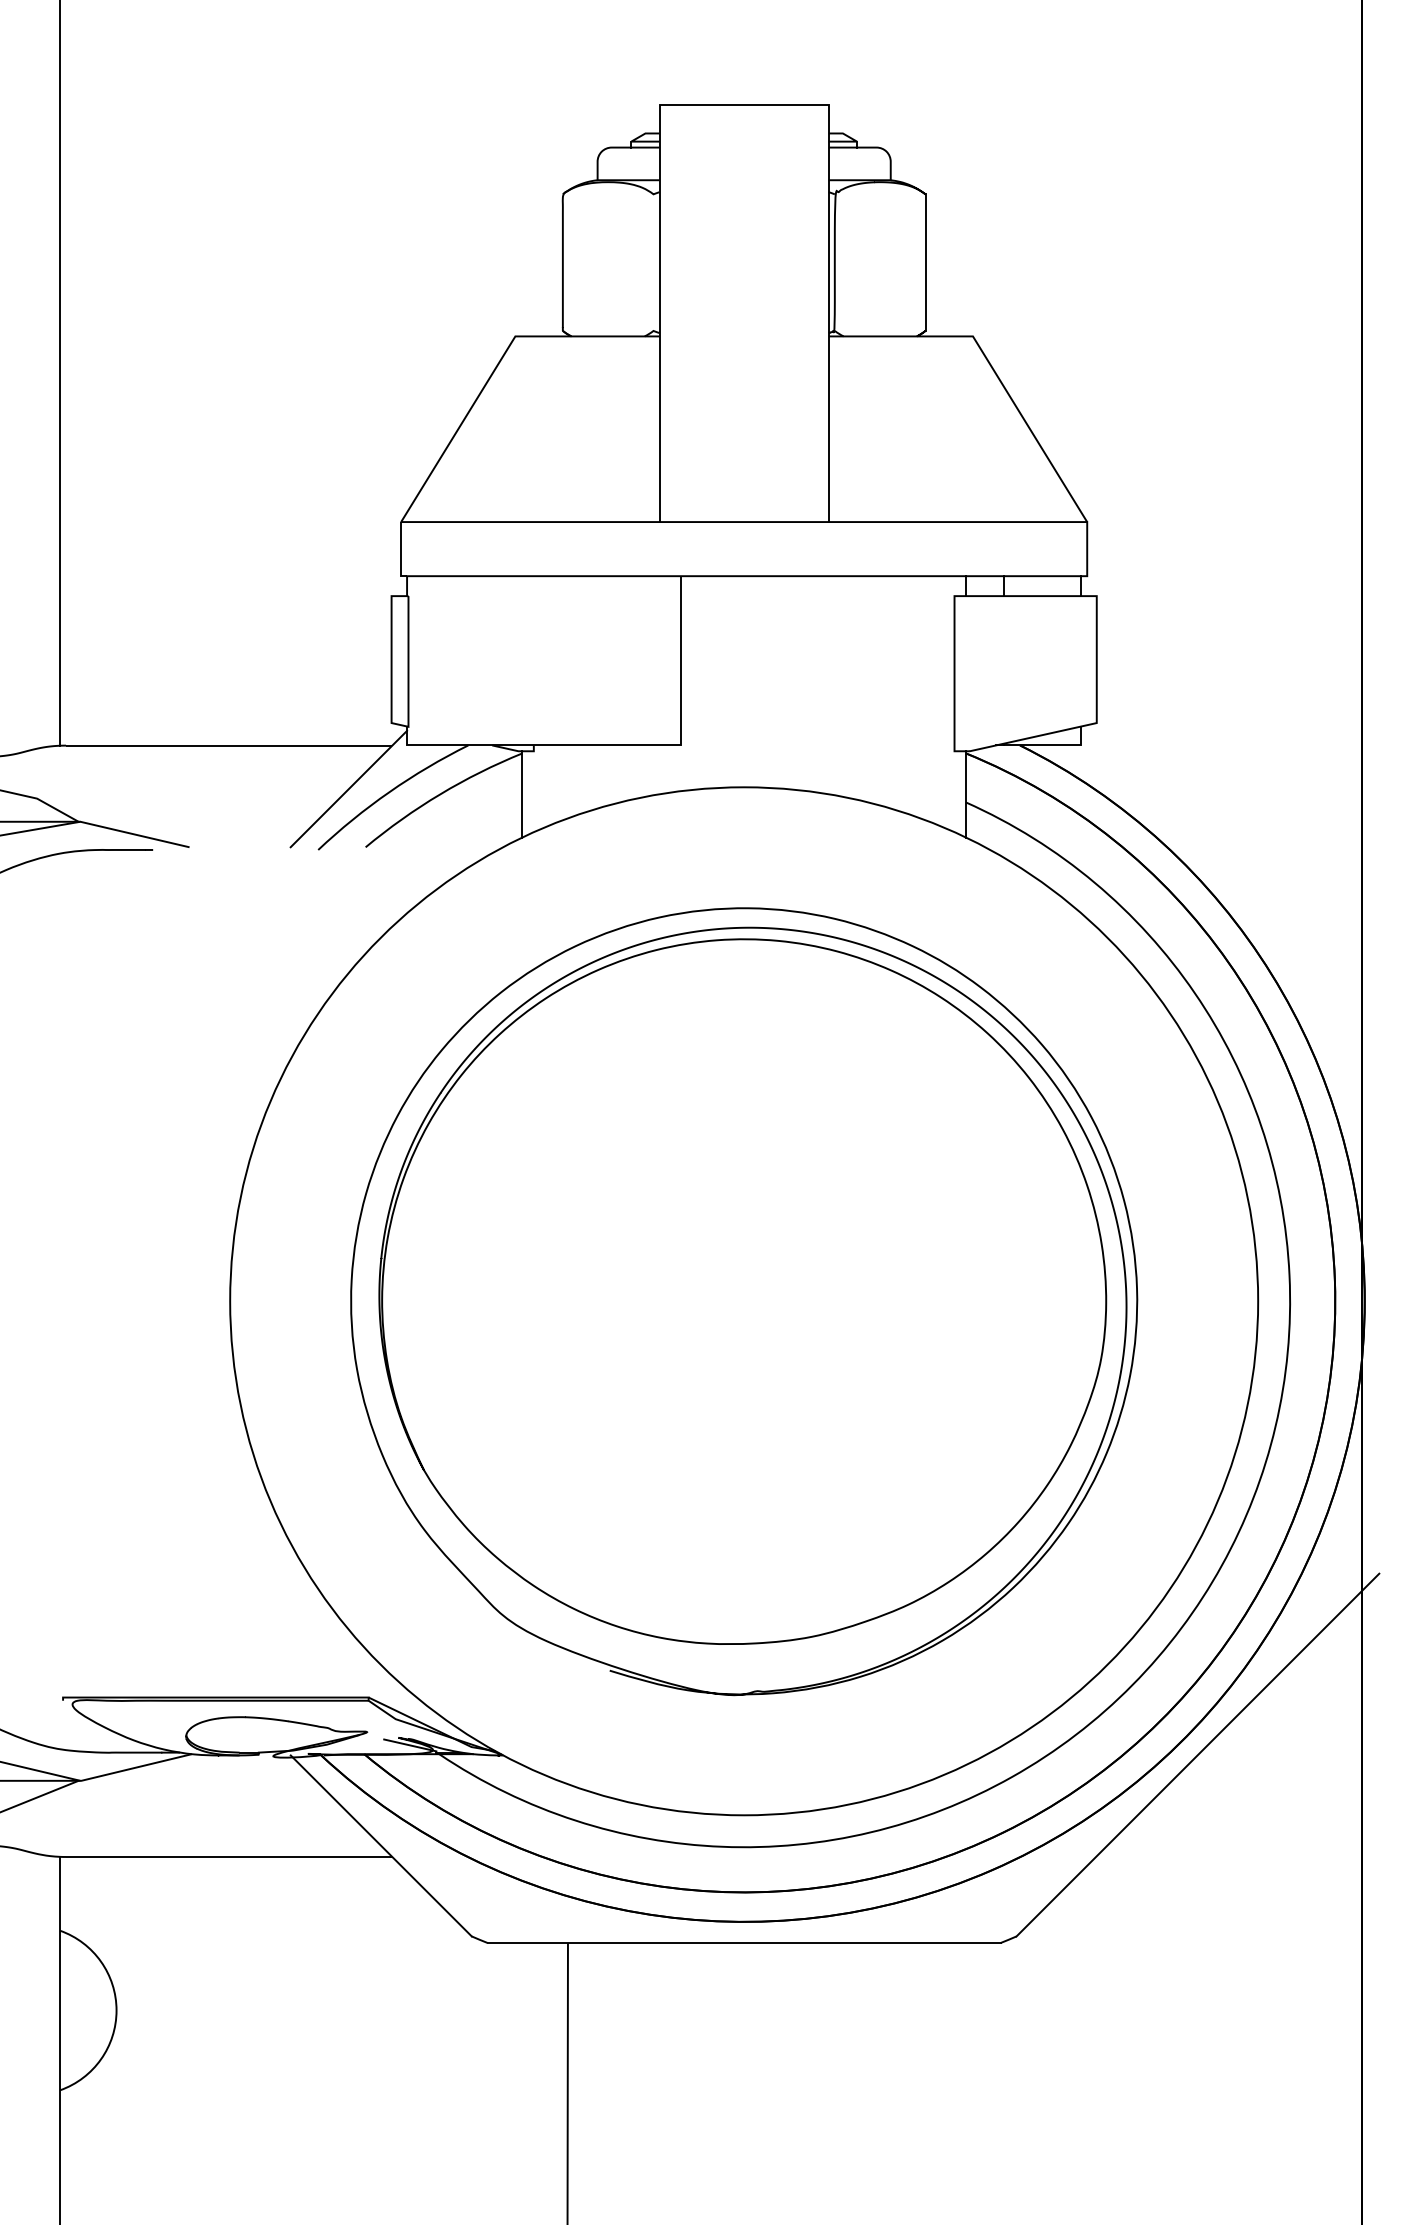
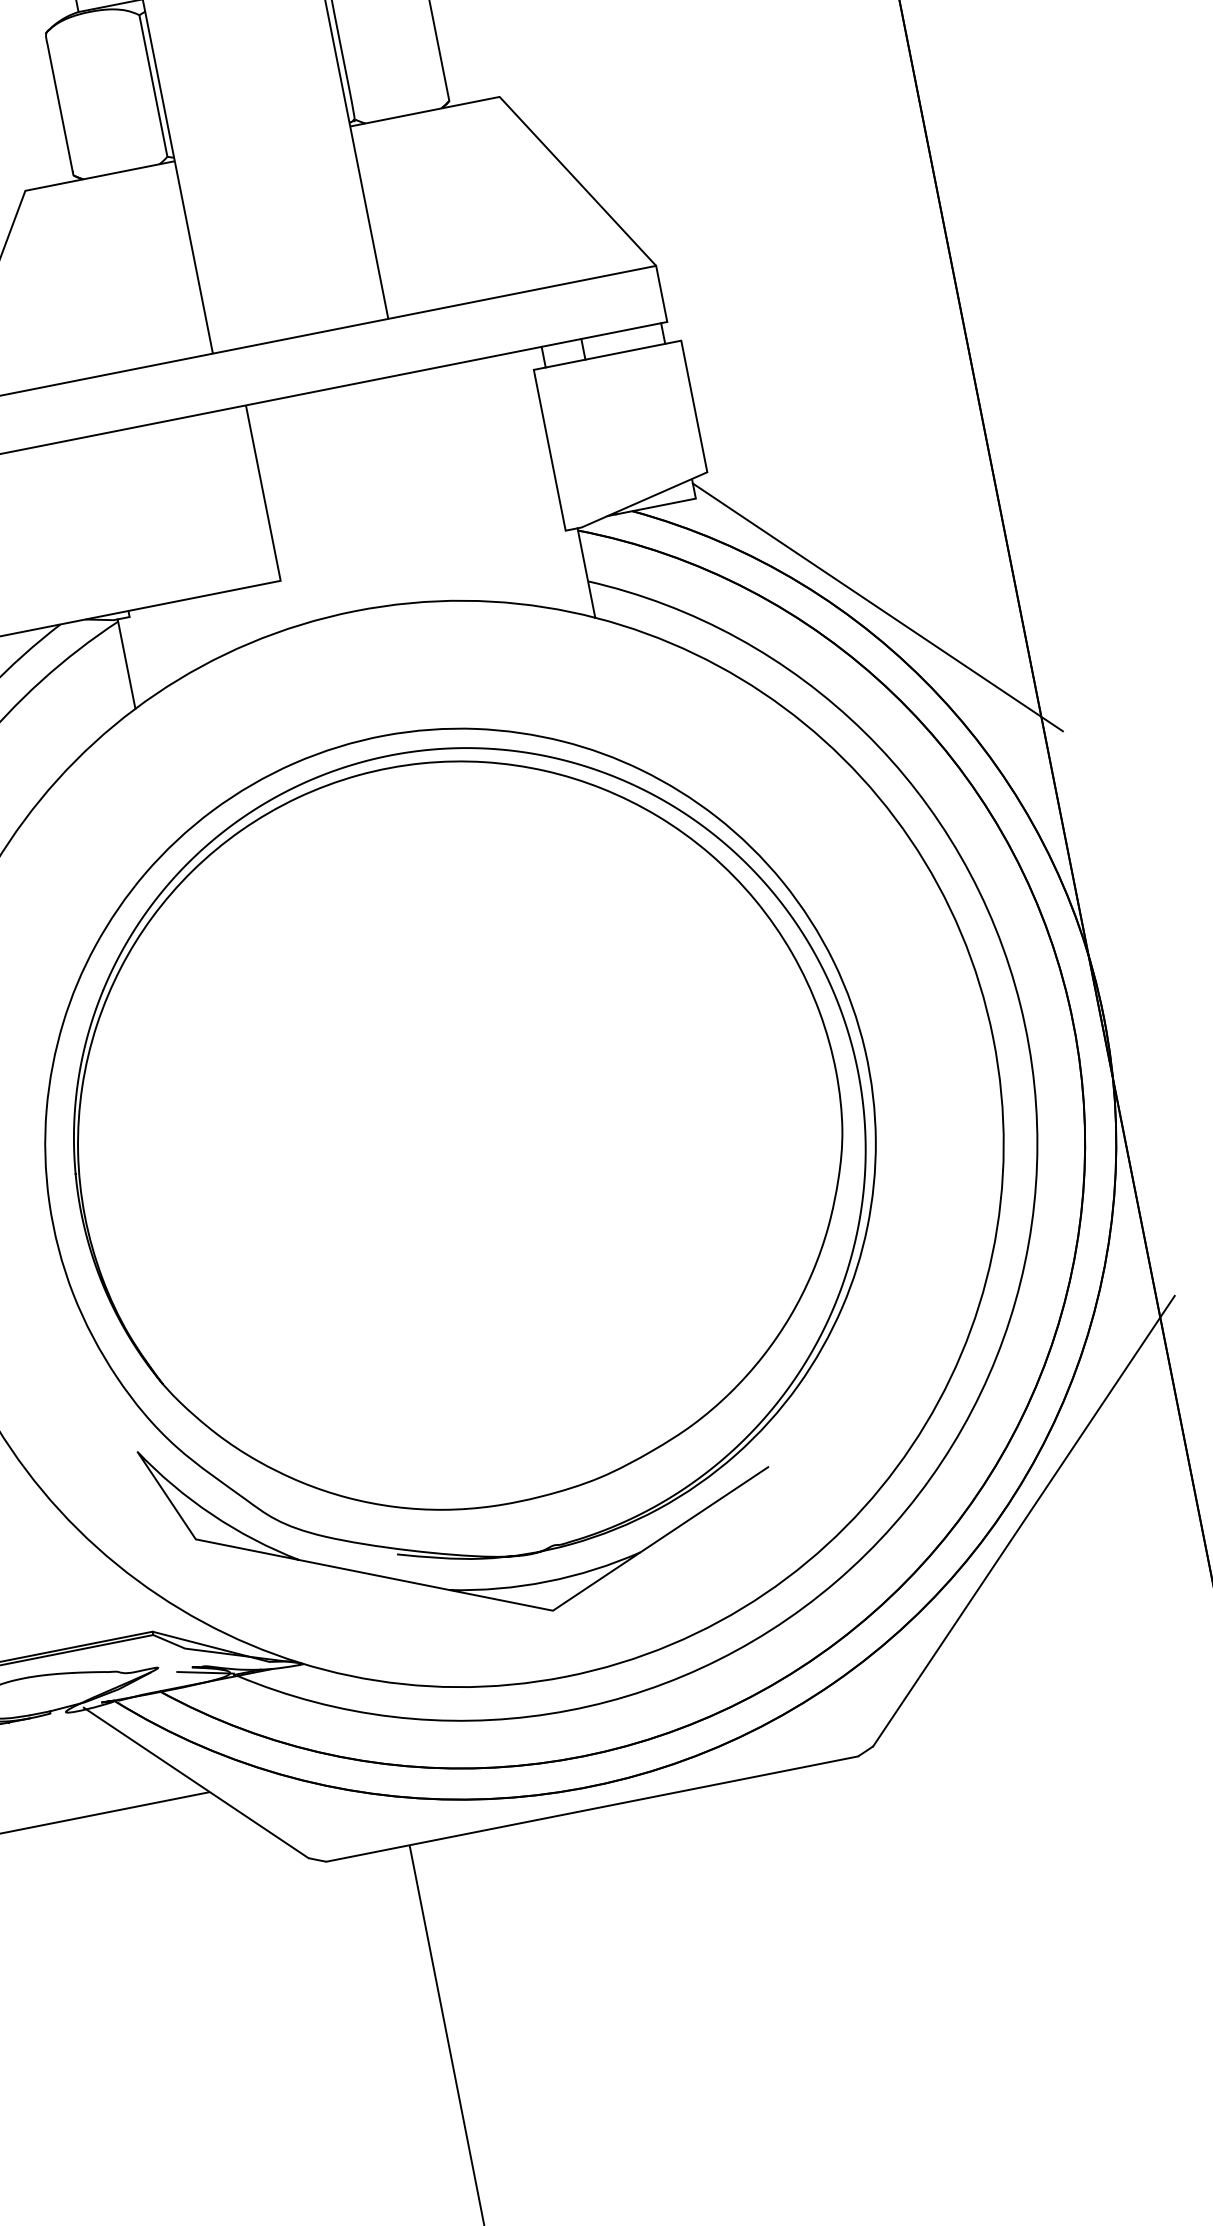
line: (653, 262) -> (153, 85), added
line: (1230, 879) -> (878, 606), added
part: (668, 1715) -> (467, 1588), added

